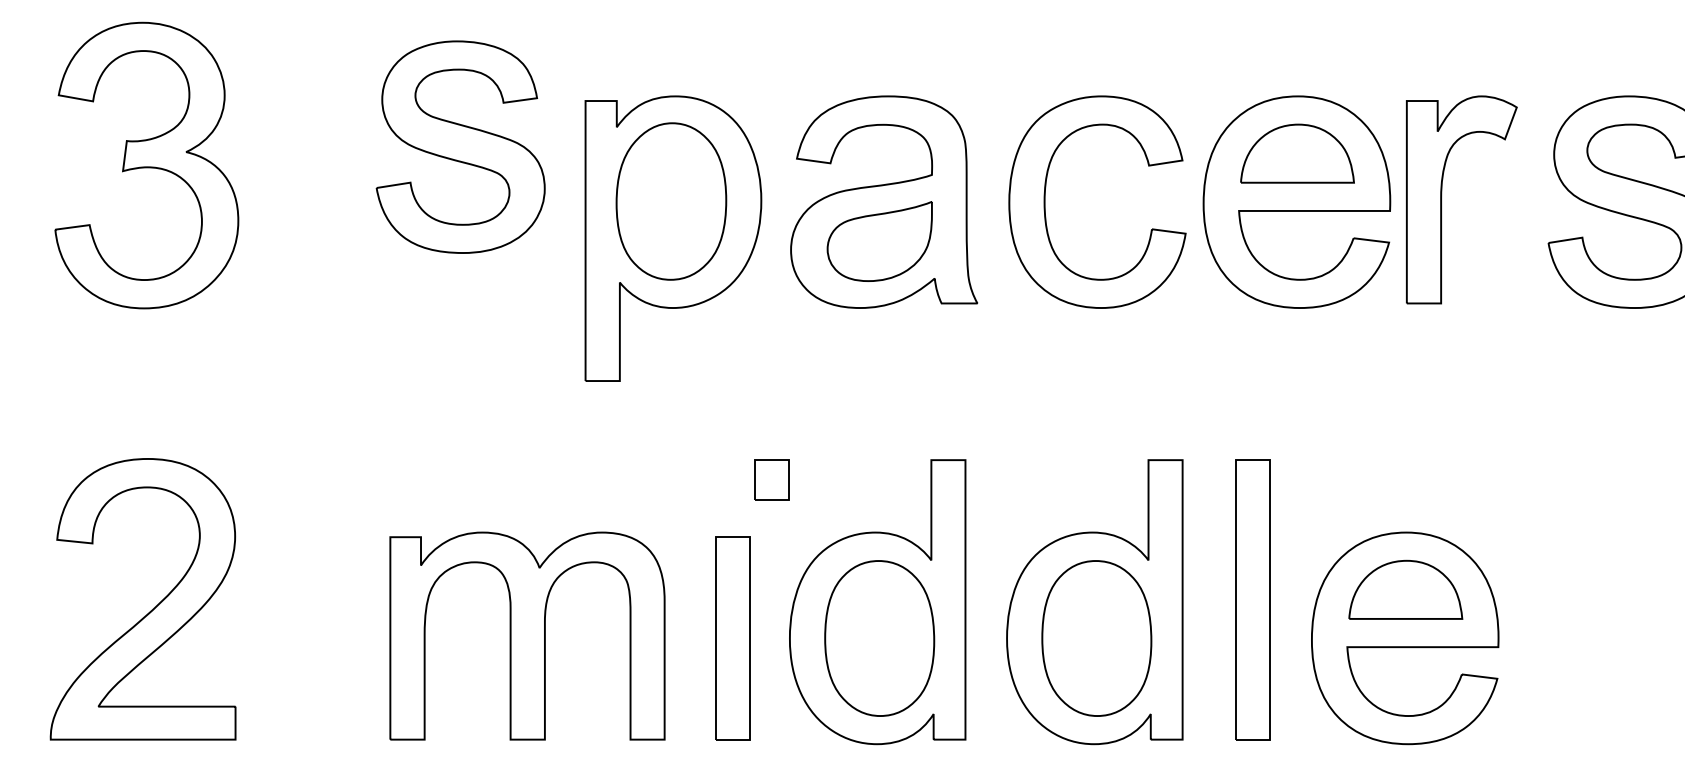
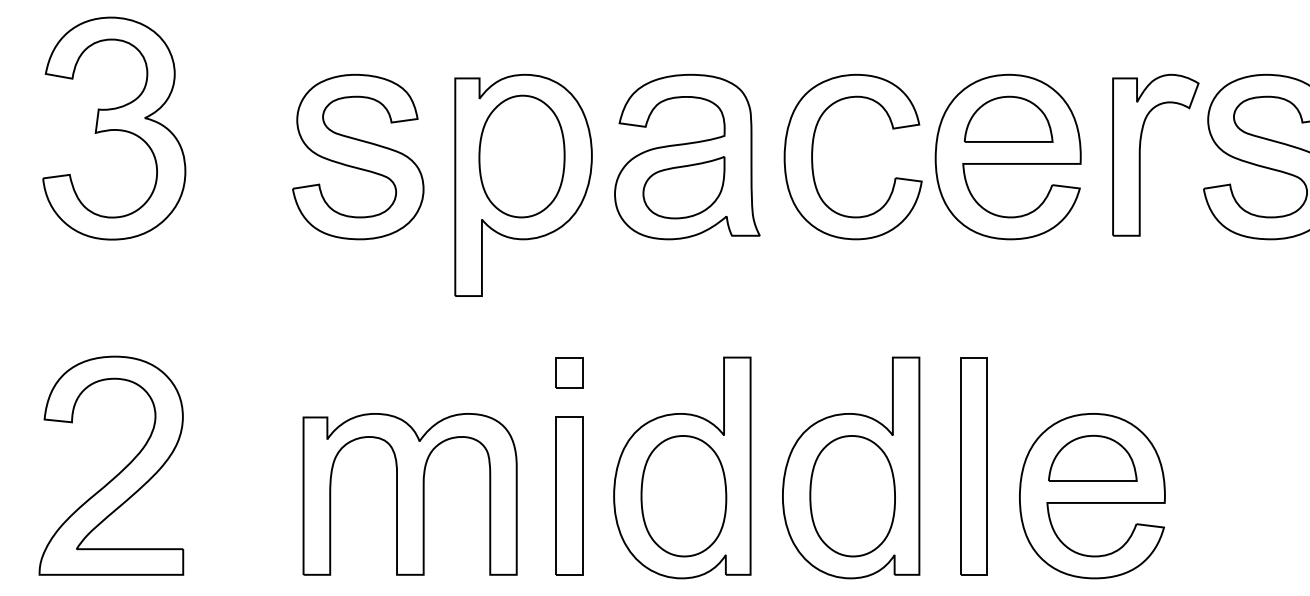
part: (460, 146) -> (358, 156), moved
part: (1442, 195) -> (1140, 151), moved
part: (771, 479) -> (569, 372), moved

